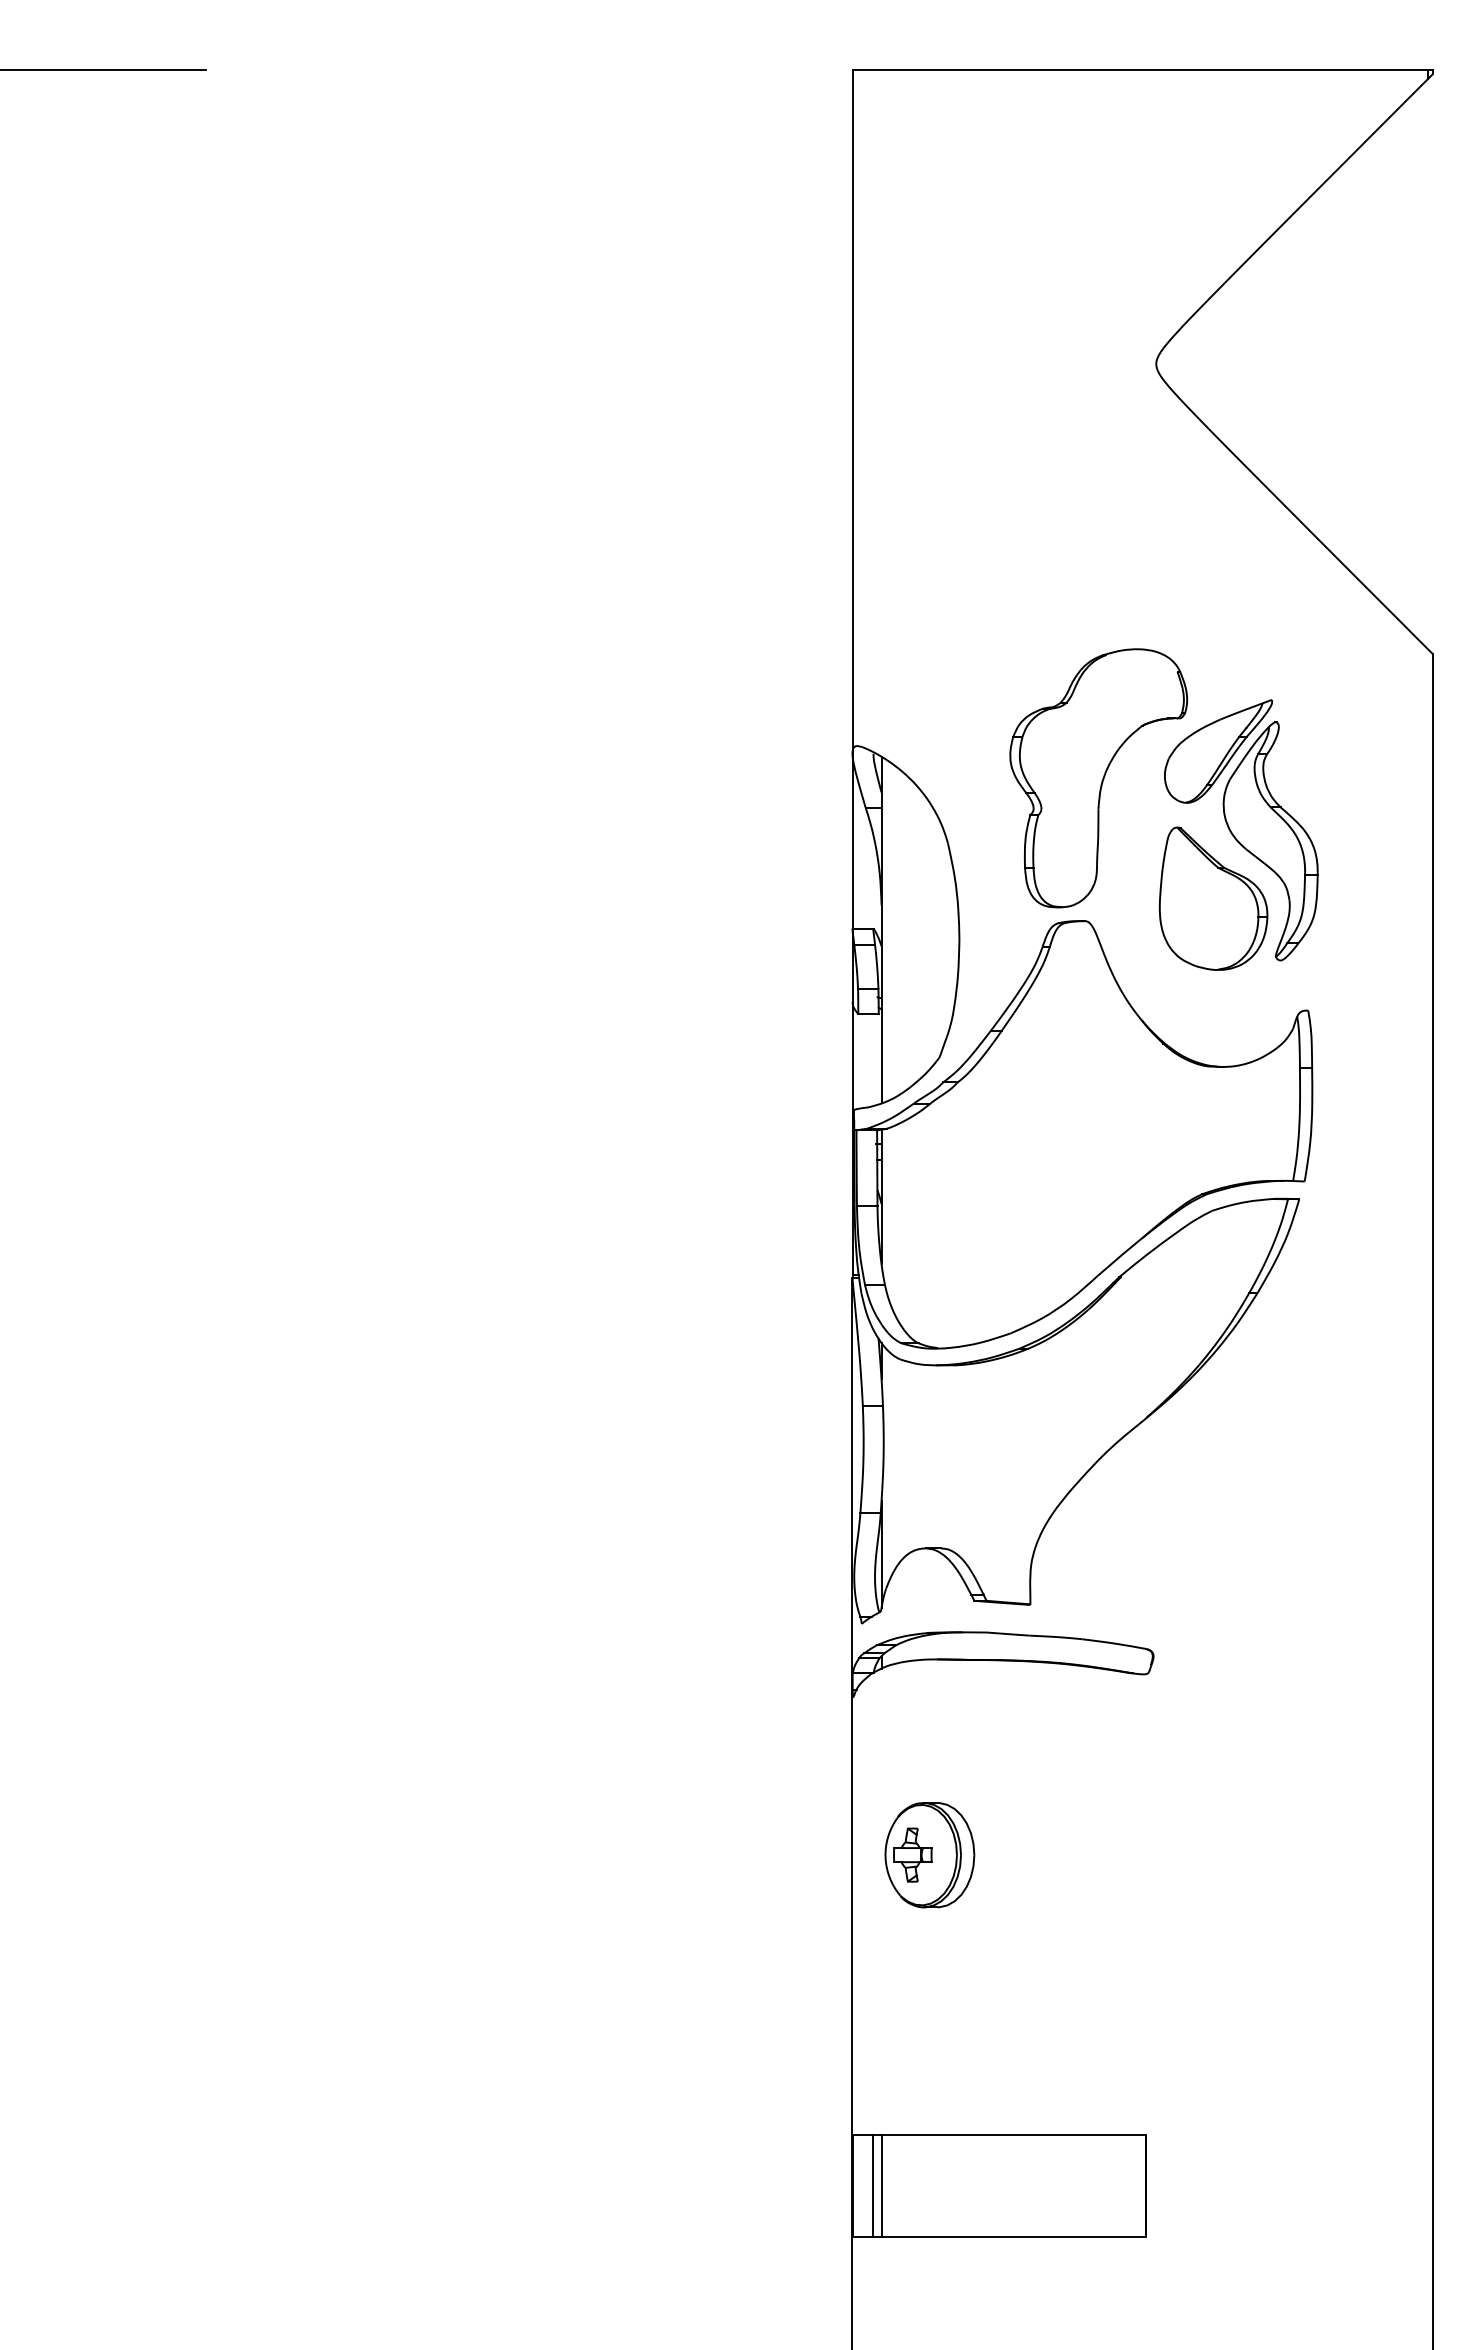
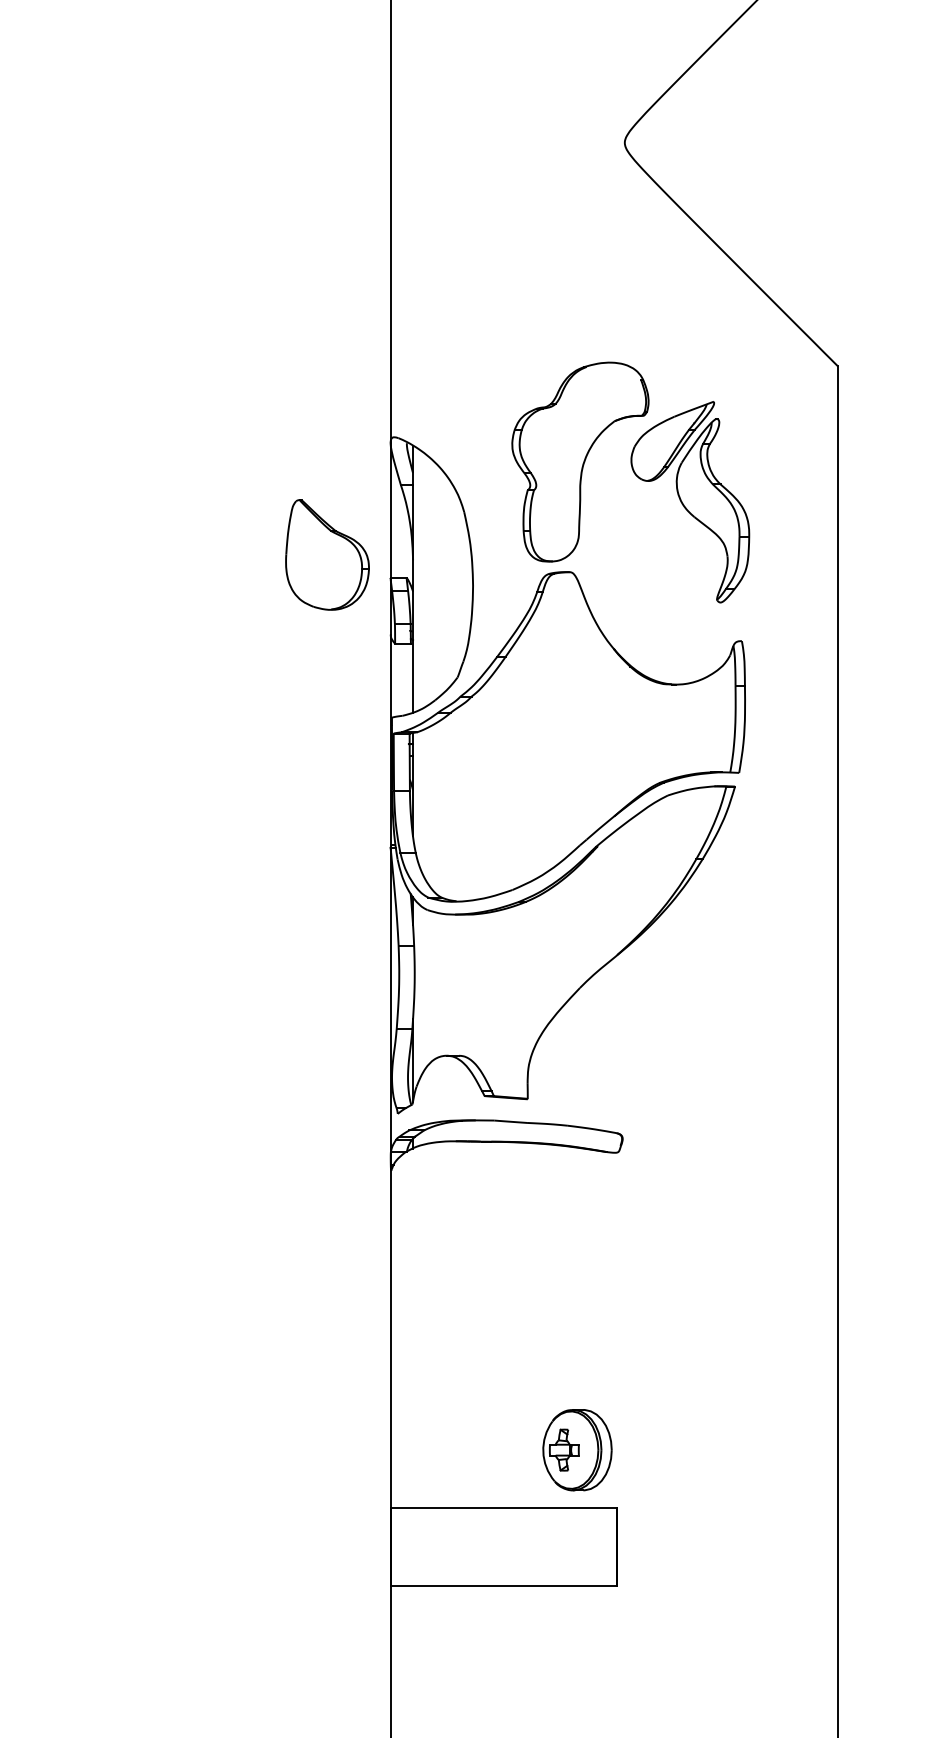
part: (1213, 898) -> (327, 554), moved
part: (929, 1855) -> (577, 1450), moved
line: (873, 2185) -> (406, 1546), removed
line: (881, 2185) -> (413, 1546), removed

